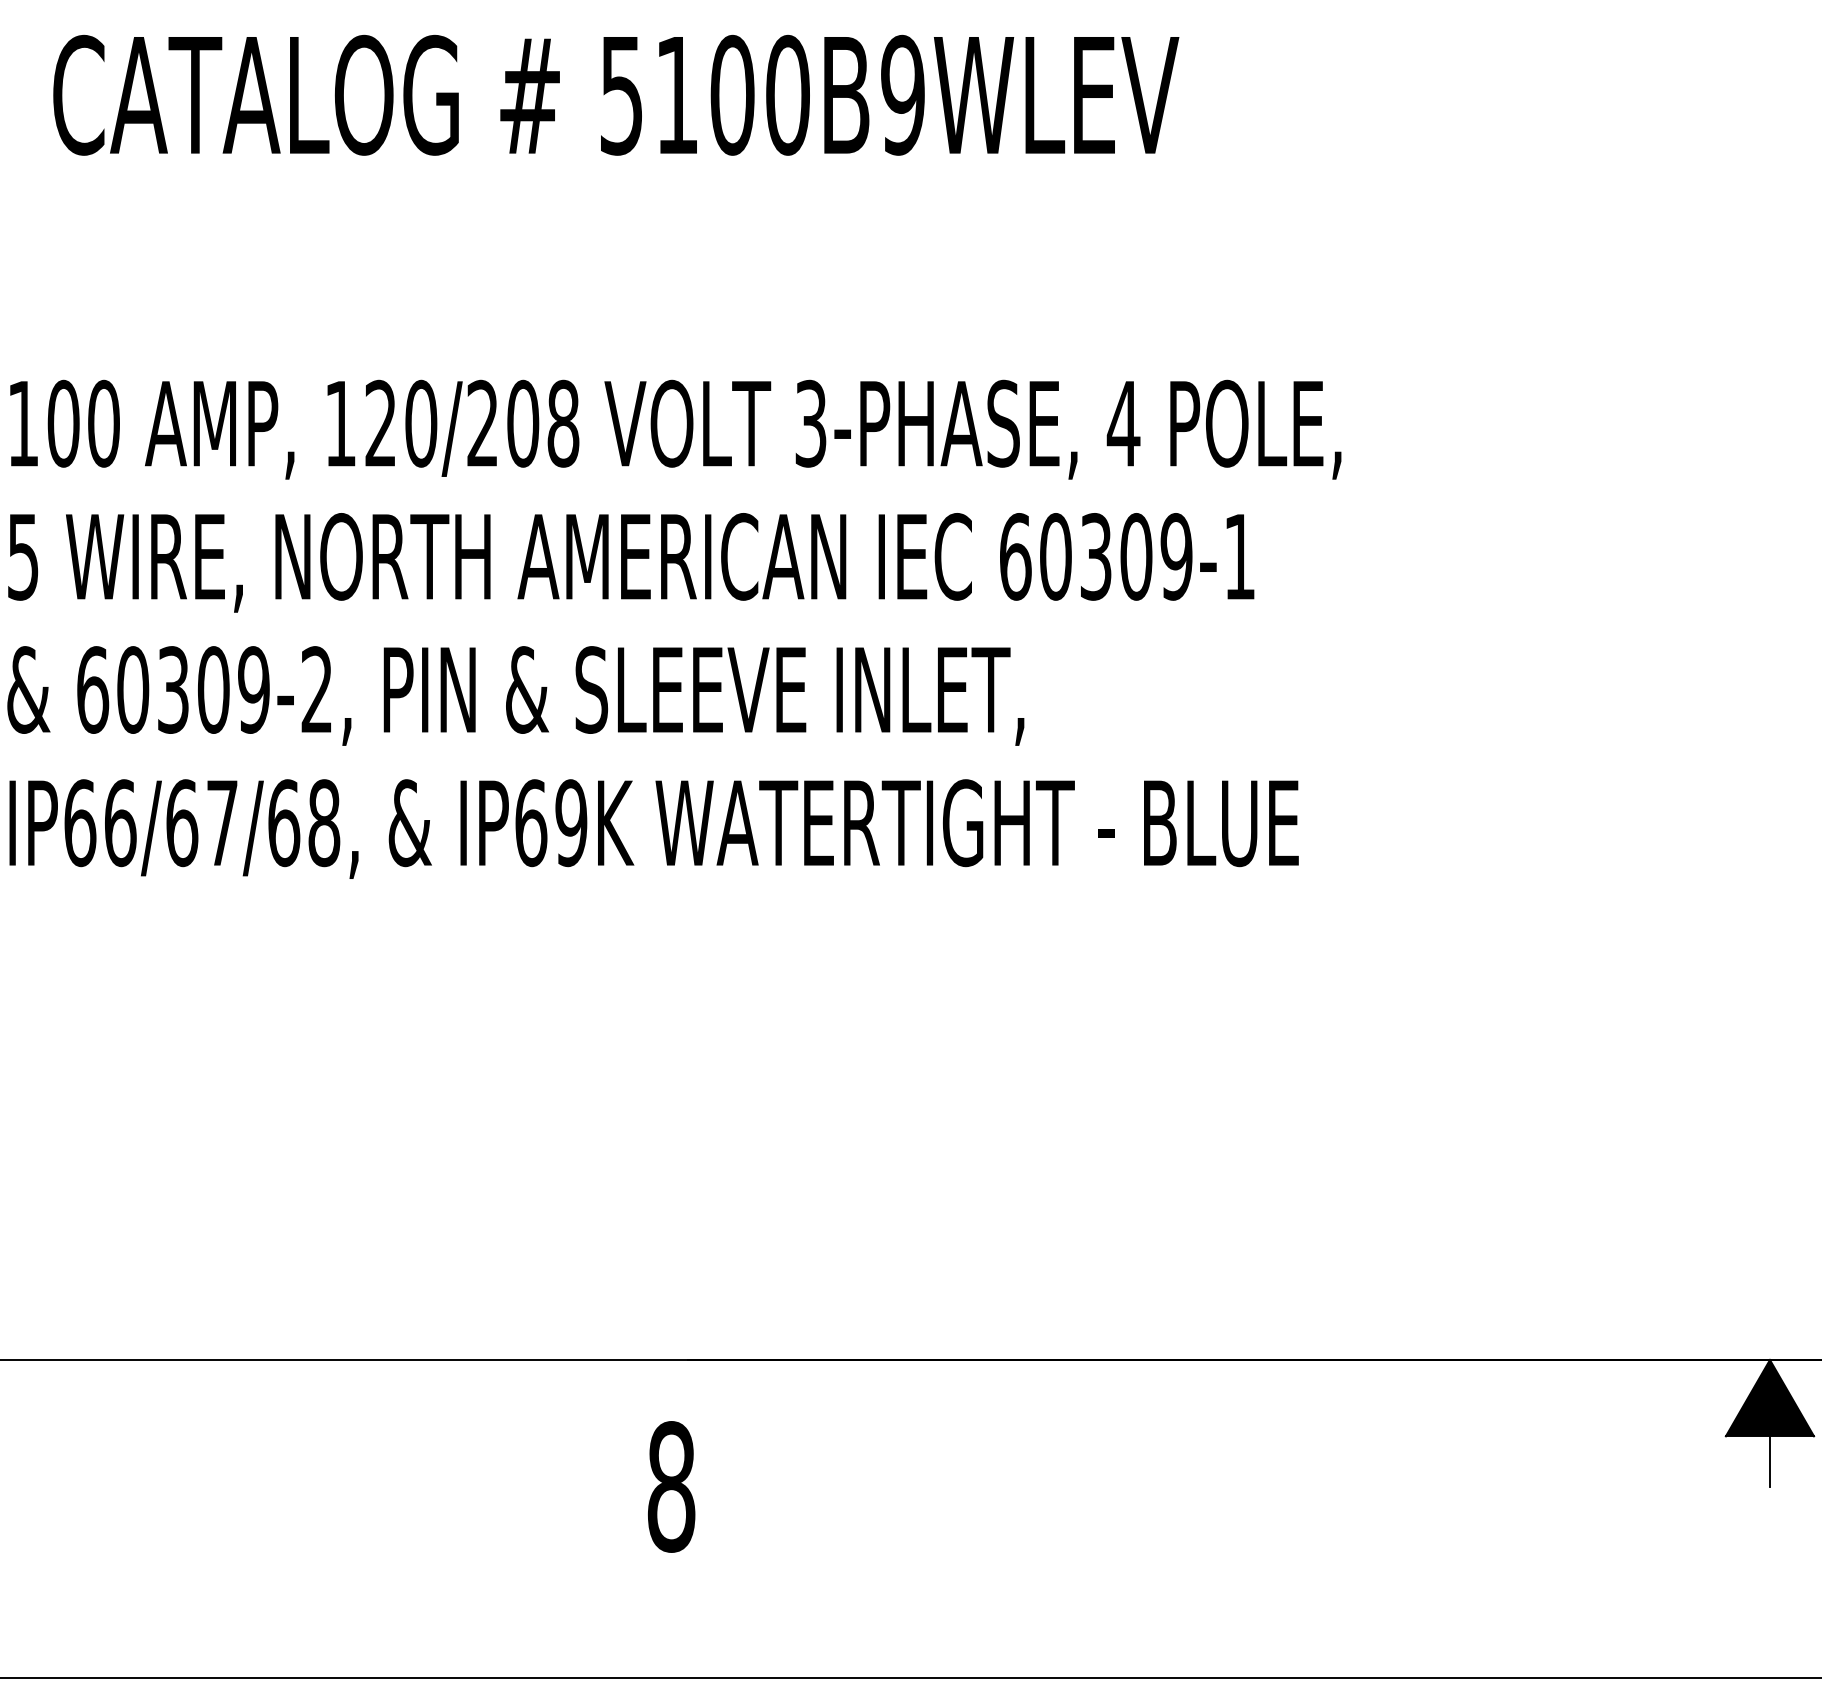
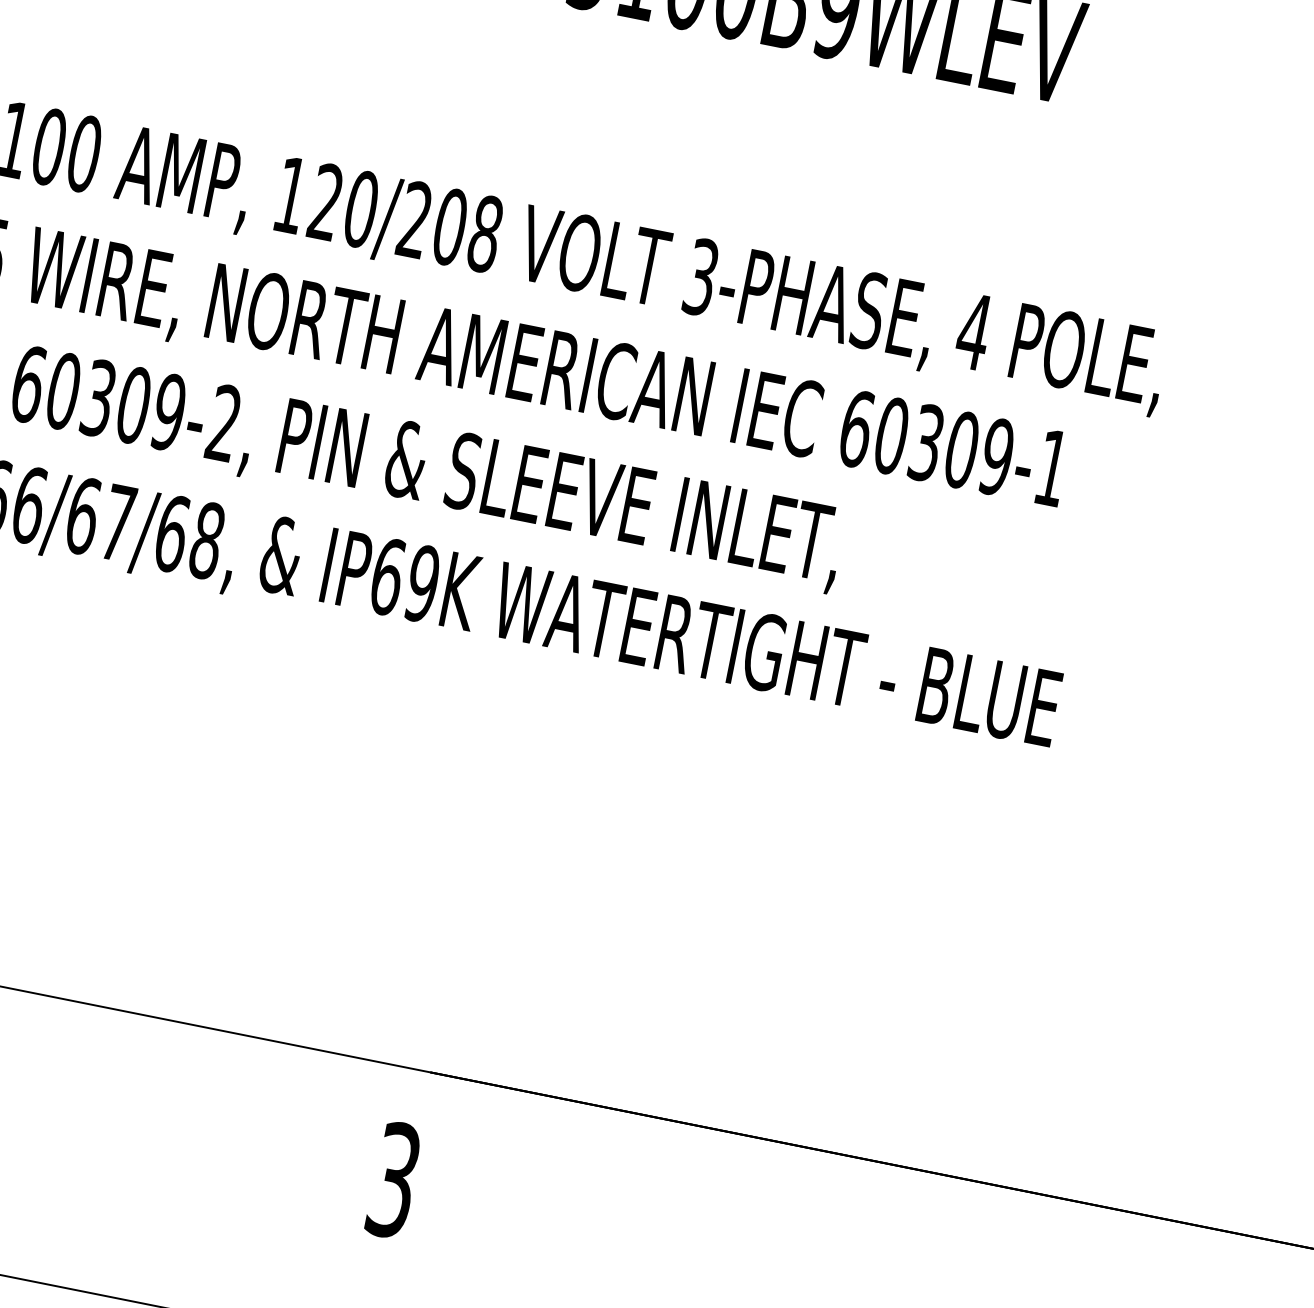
text: (671, 1486) -> (394, 1179), 8 -> 3

